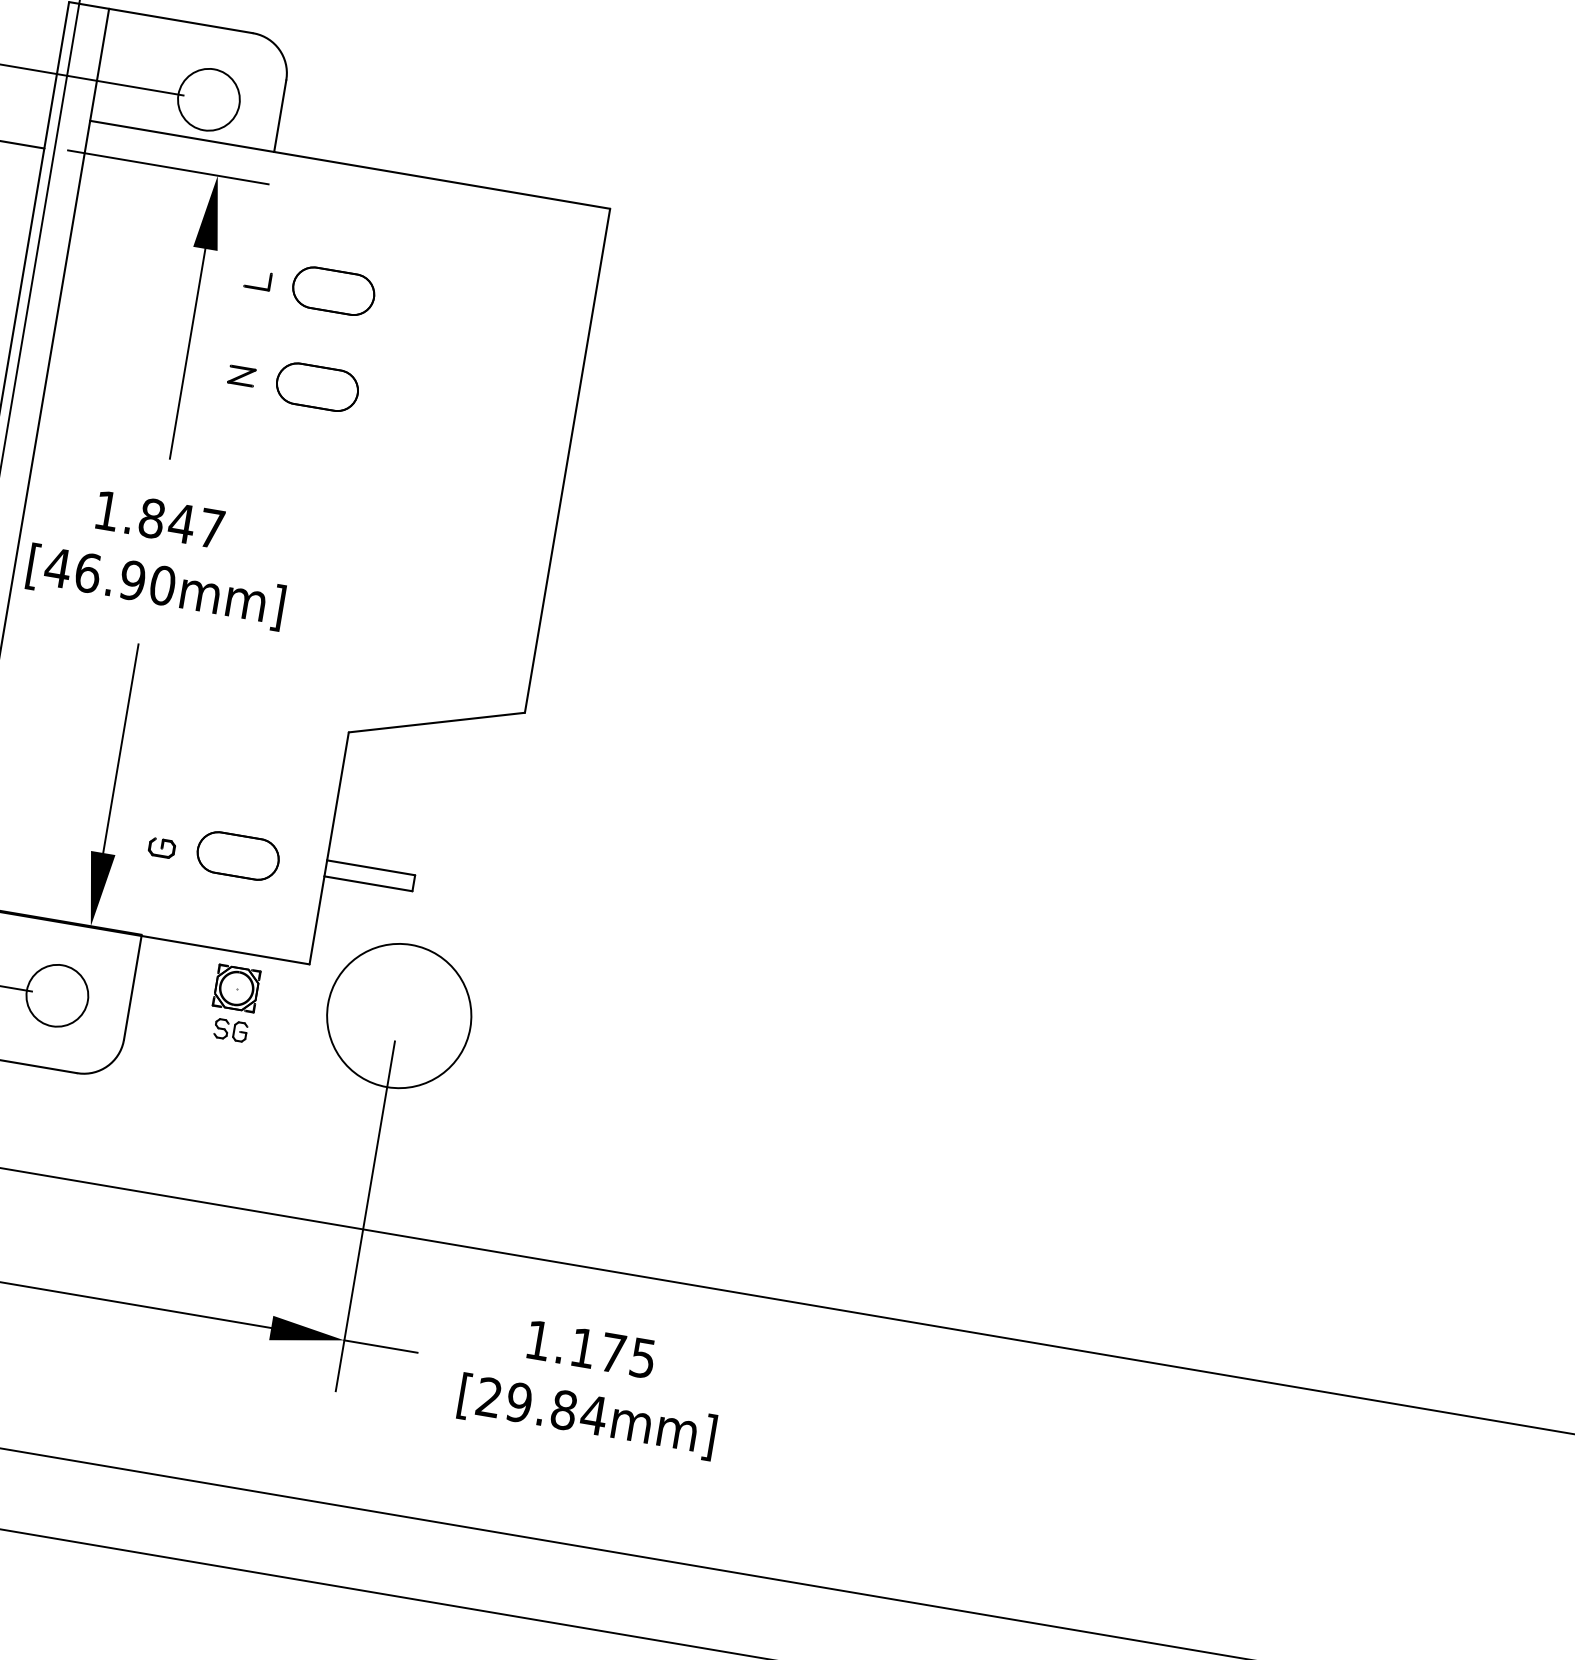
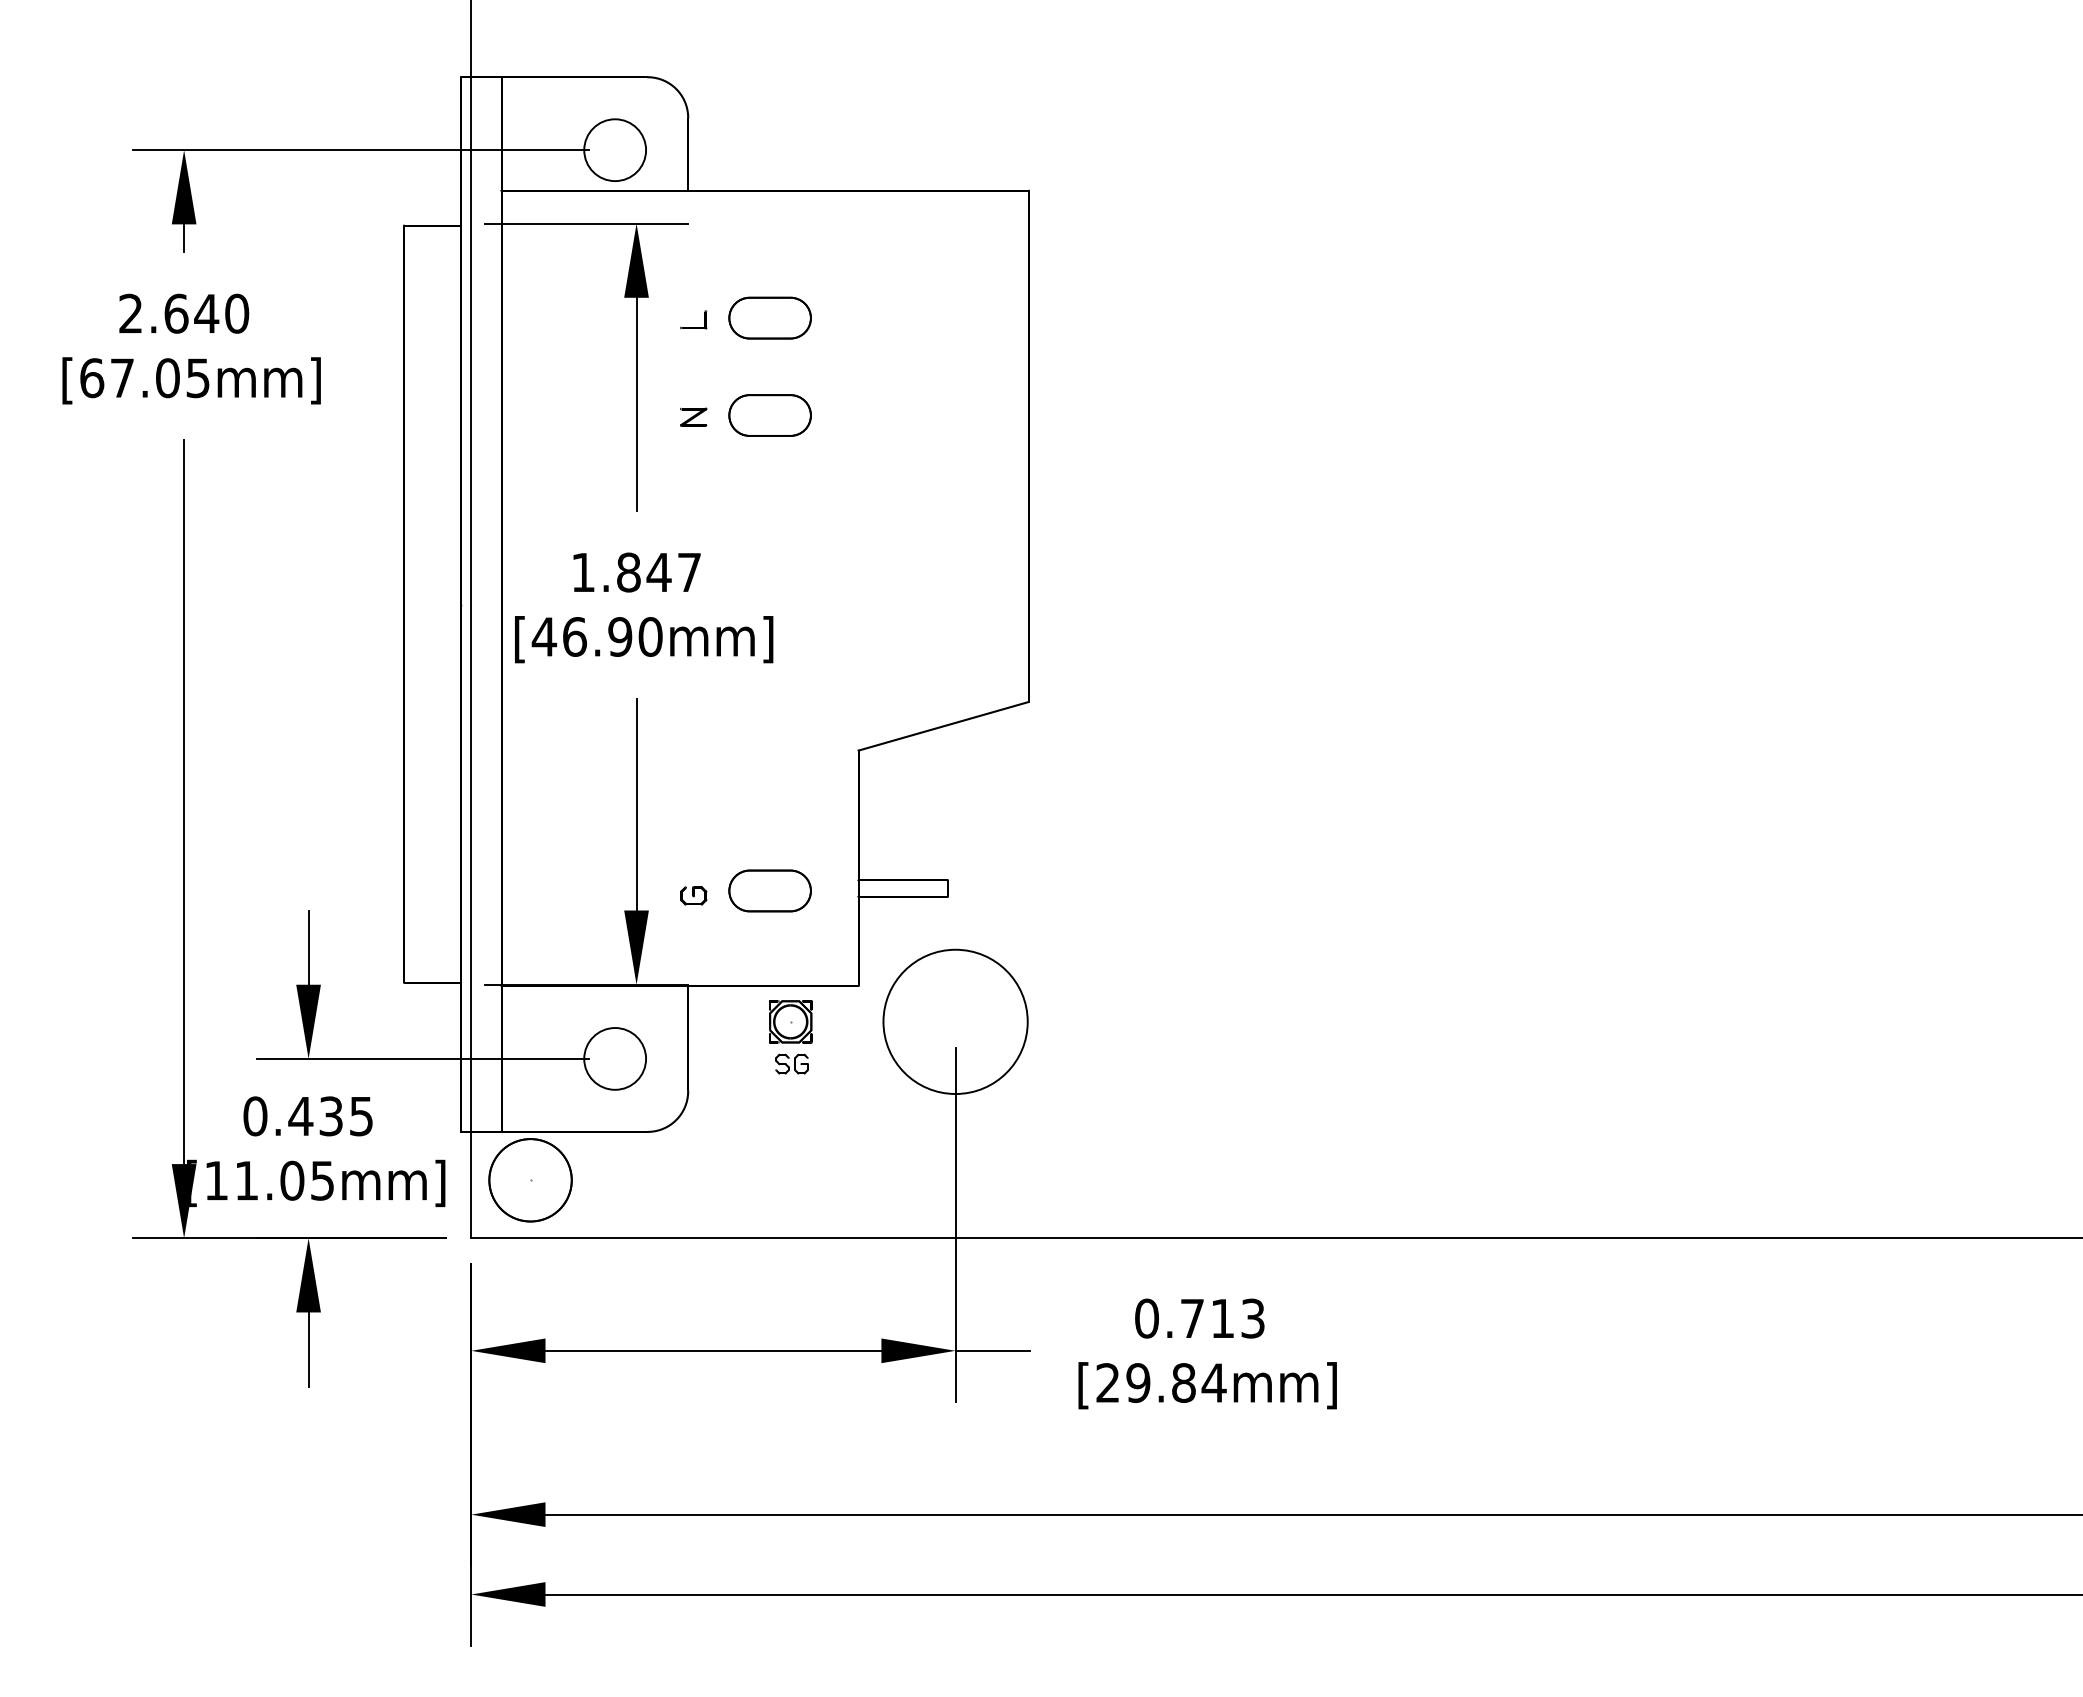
text: (590, 1349) -> (1199, 1318), 1.175 -> 0.713

